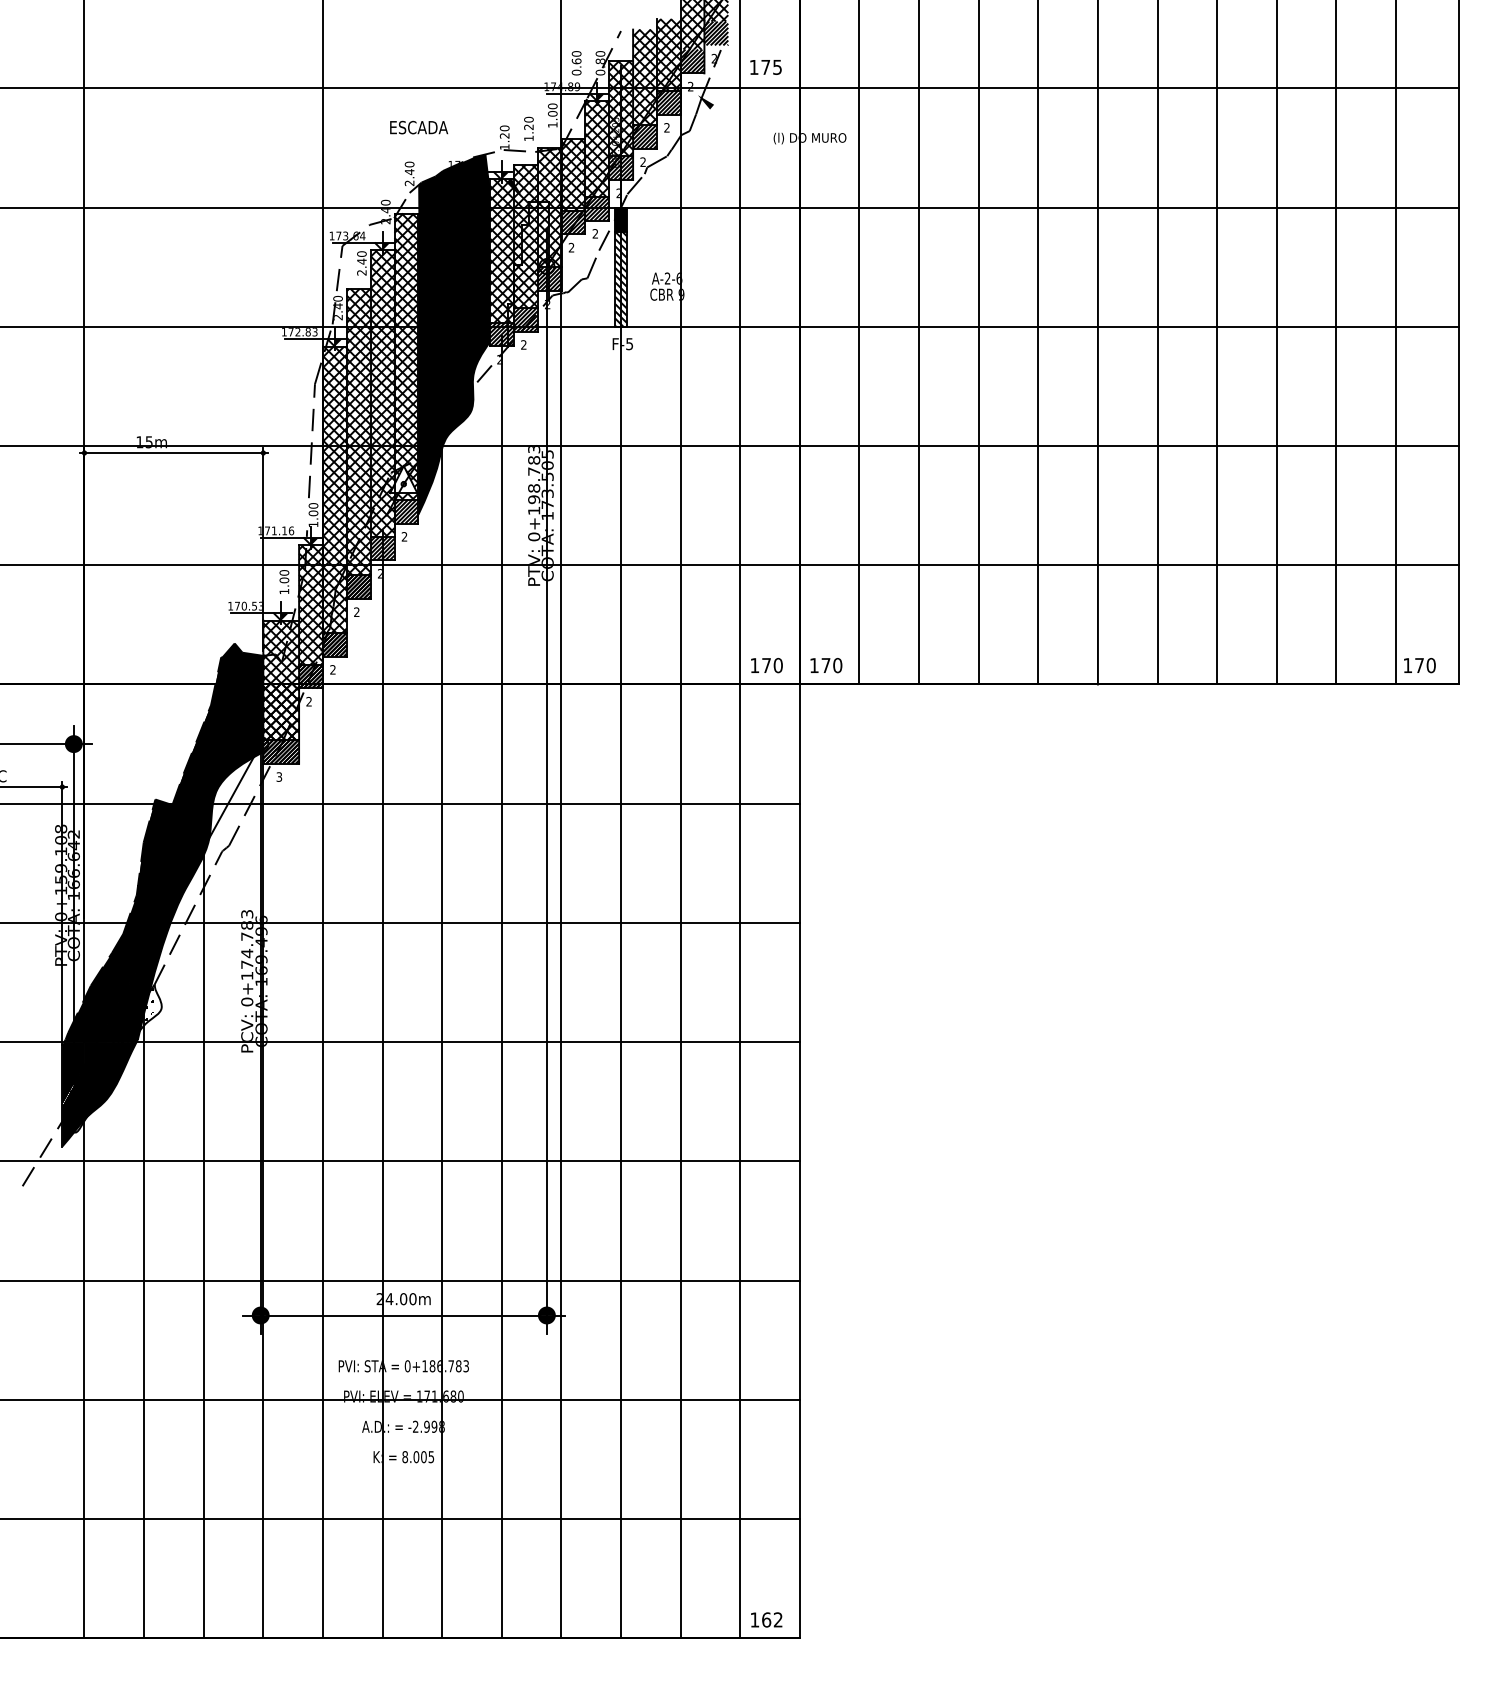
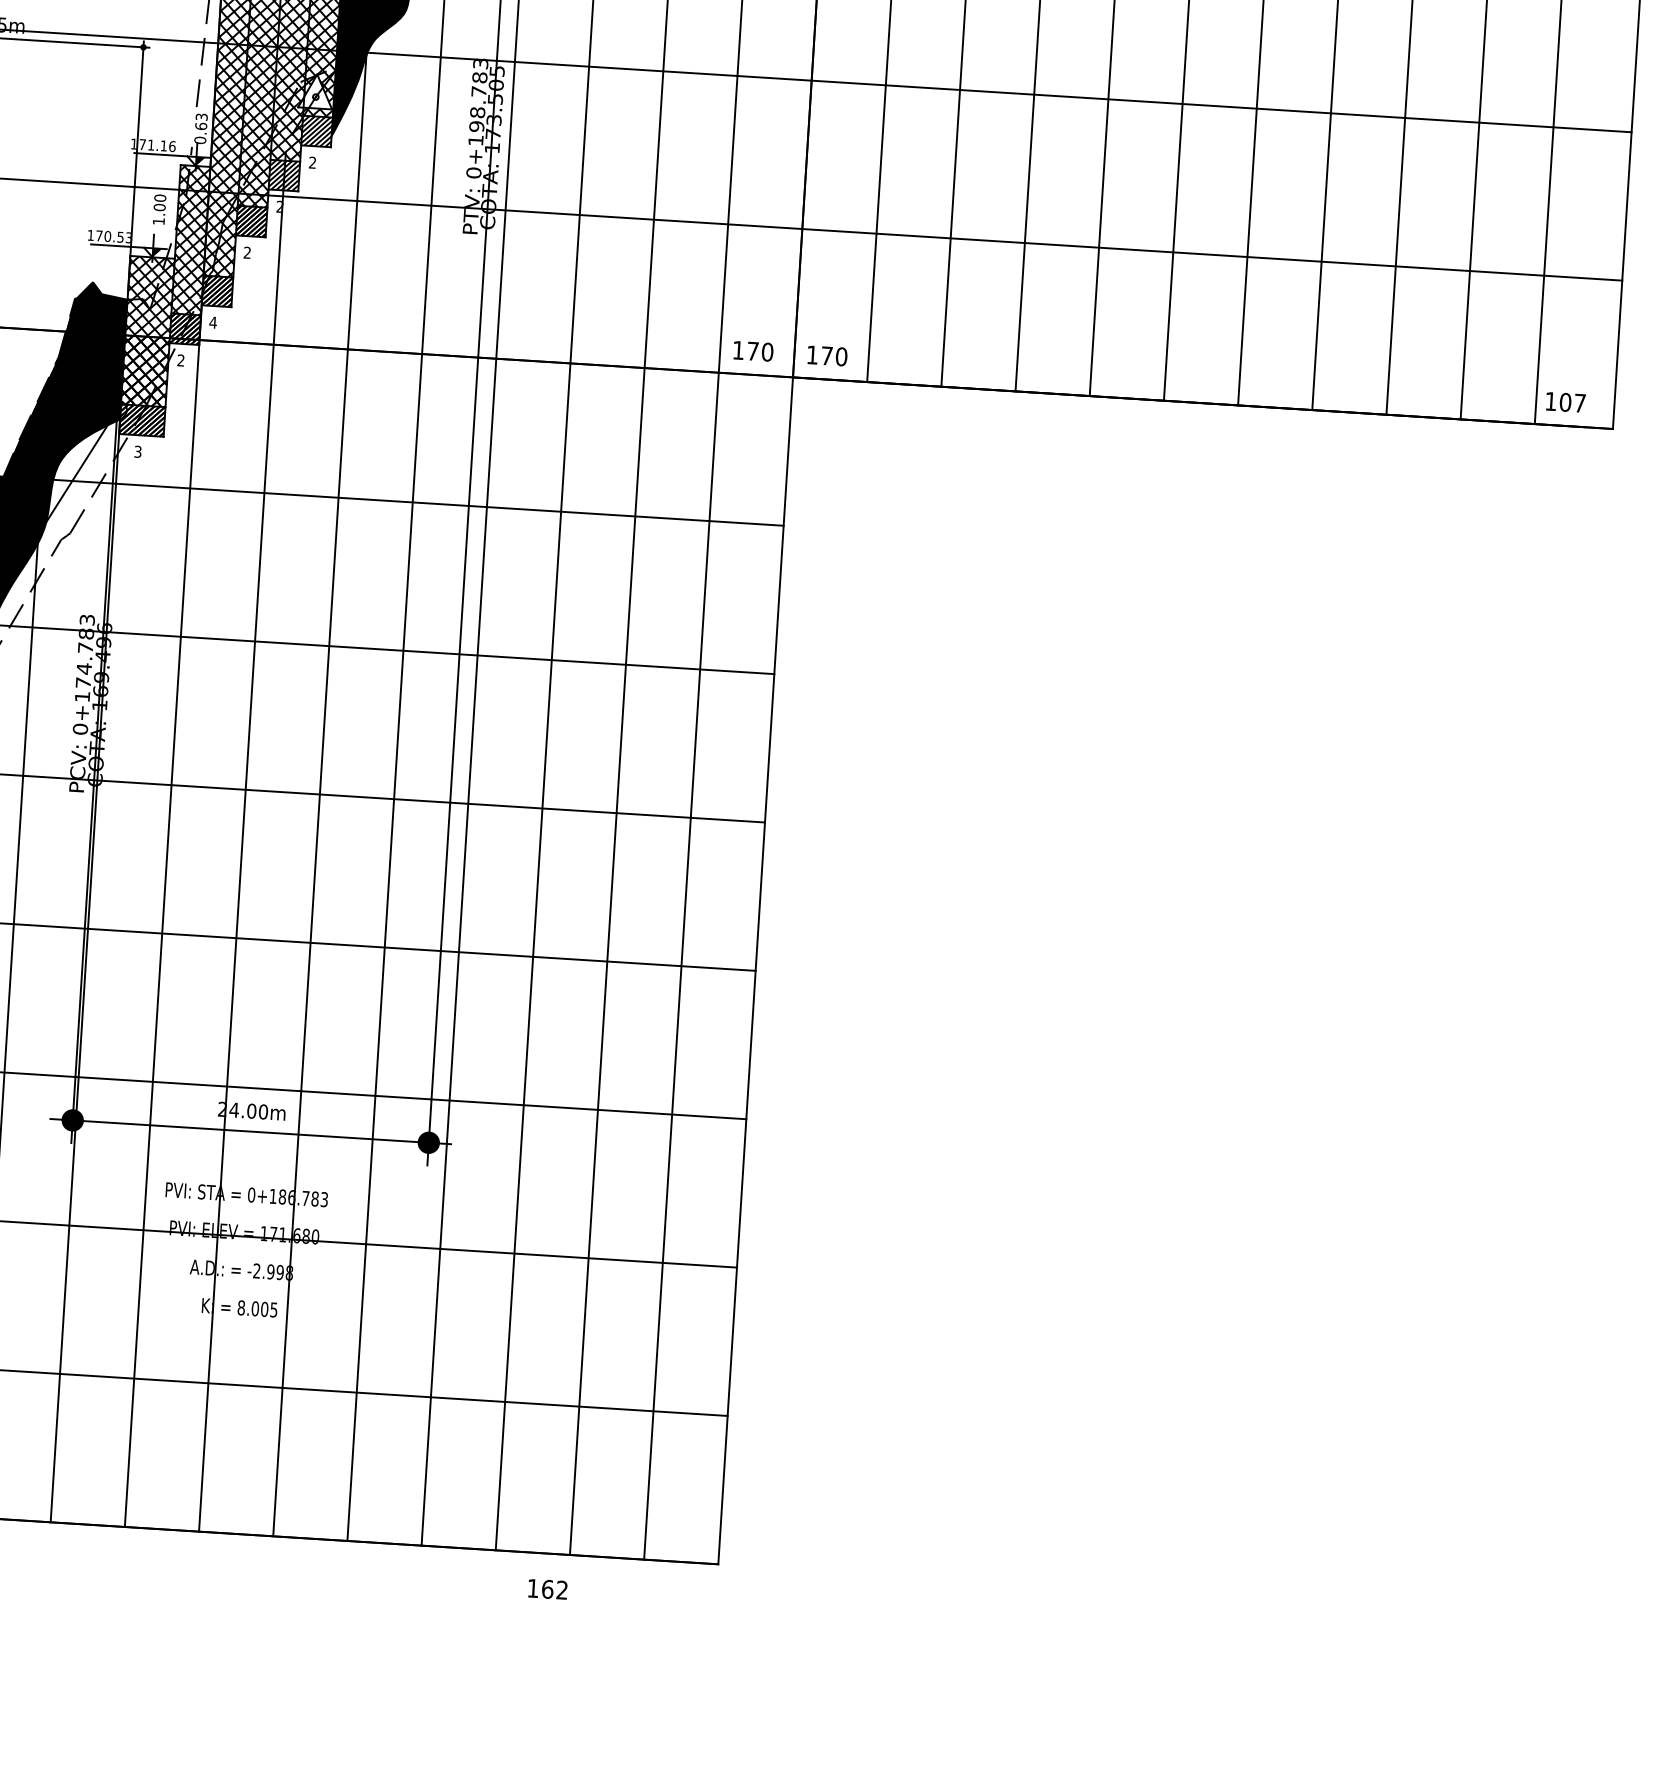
text: (313, 515) -> (201, 129), 1.00 -> 0.63
text: (1425, 665) -> (1572, 402), 170 -> 107
text: (332, 669) -> (212, 322), 2 -> 4
text: (766, 1619) -> (547, 1588), moved

